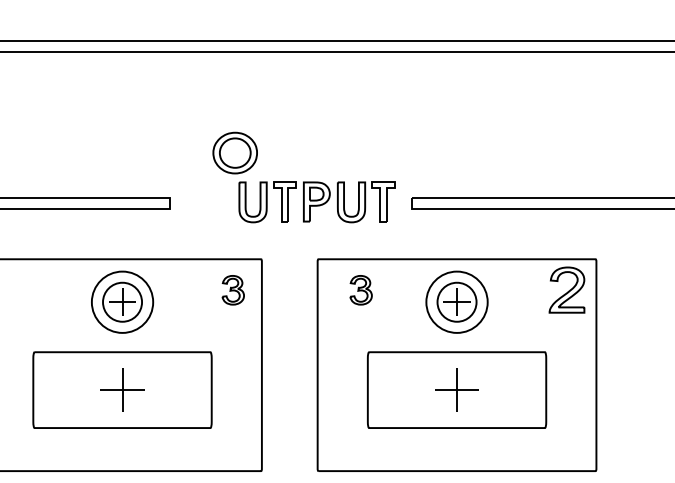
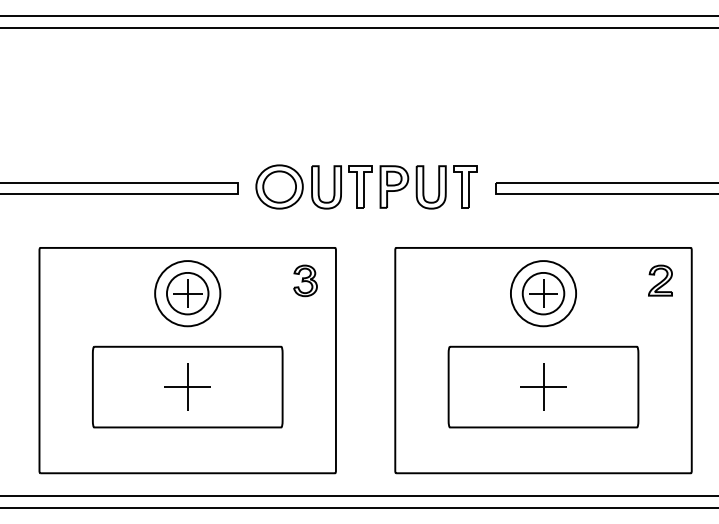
part: (235, 152) -> (279, 186), moved
part: (361, 289) -> (441, 280), removed
part: (567, 289) -> (660, 280), size x0.62

